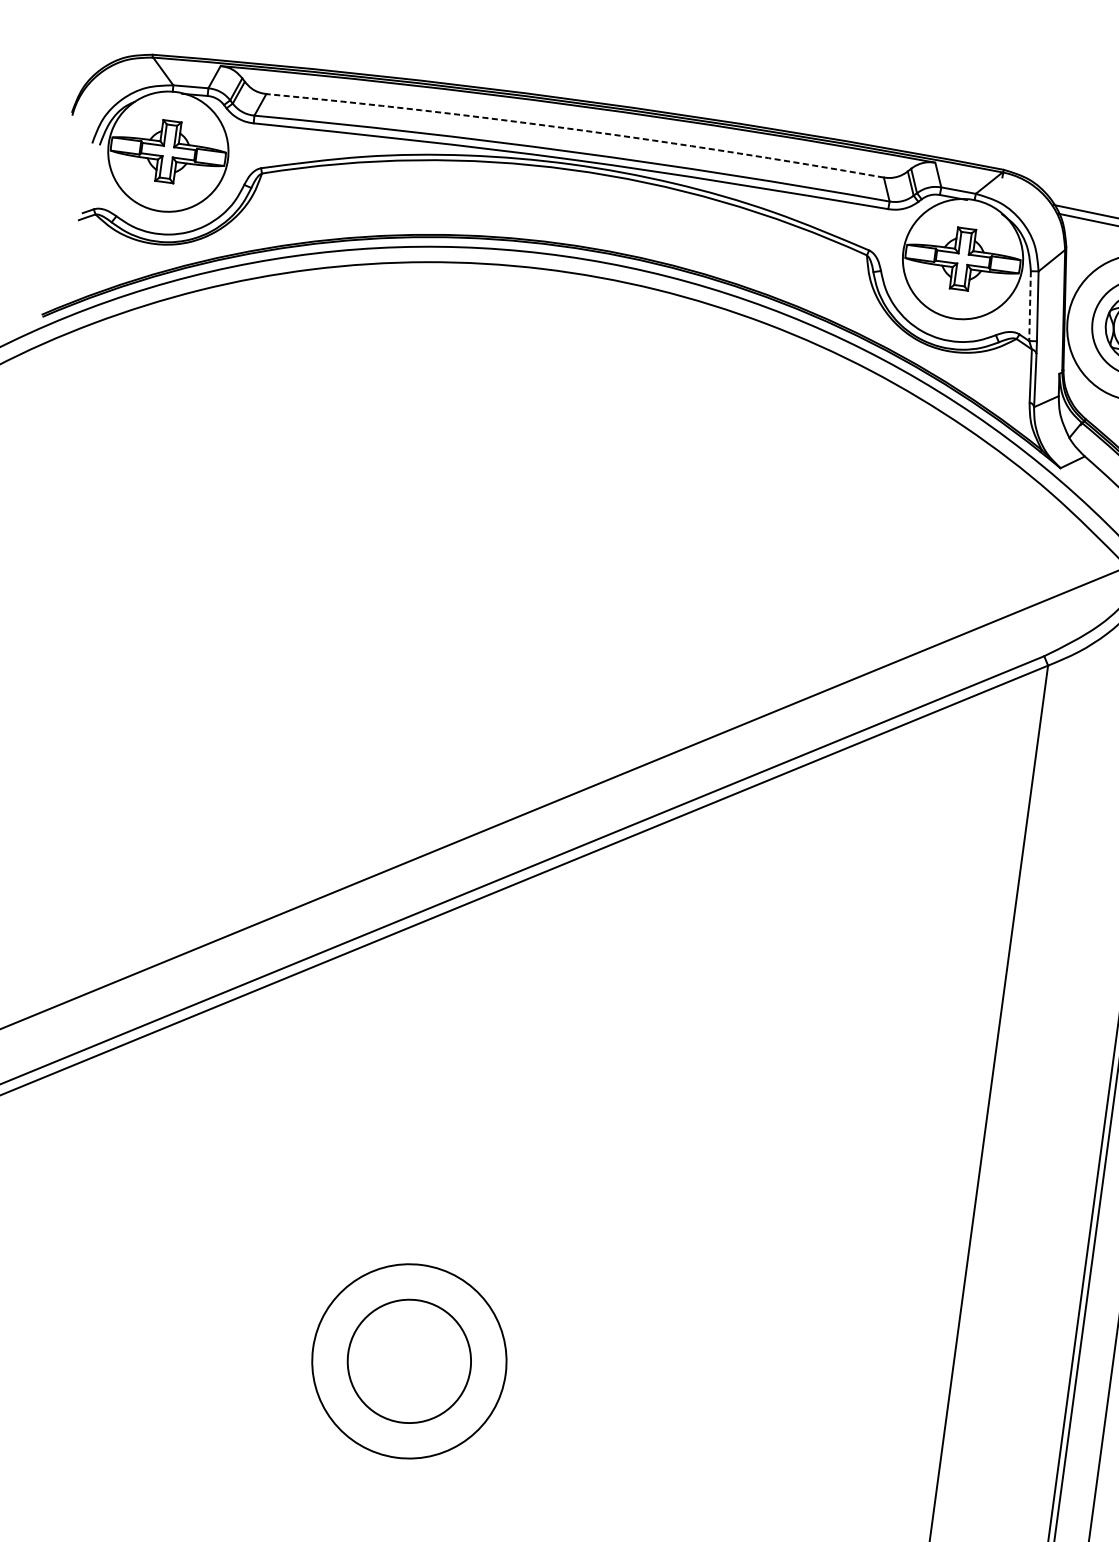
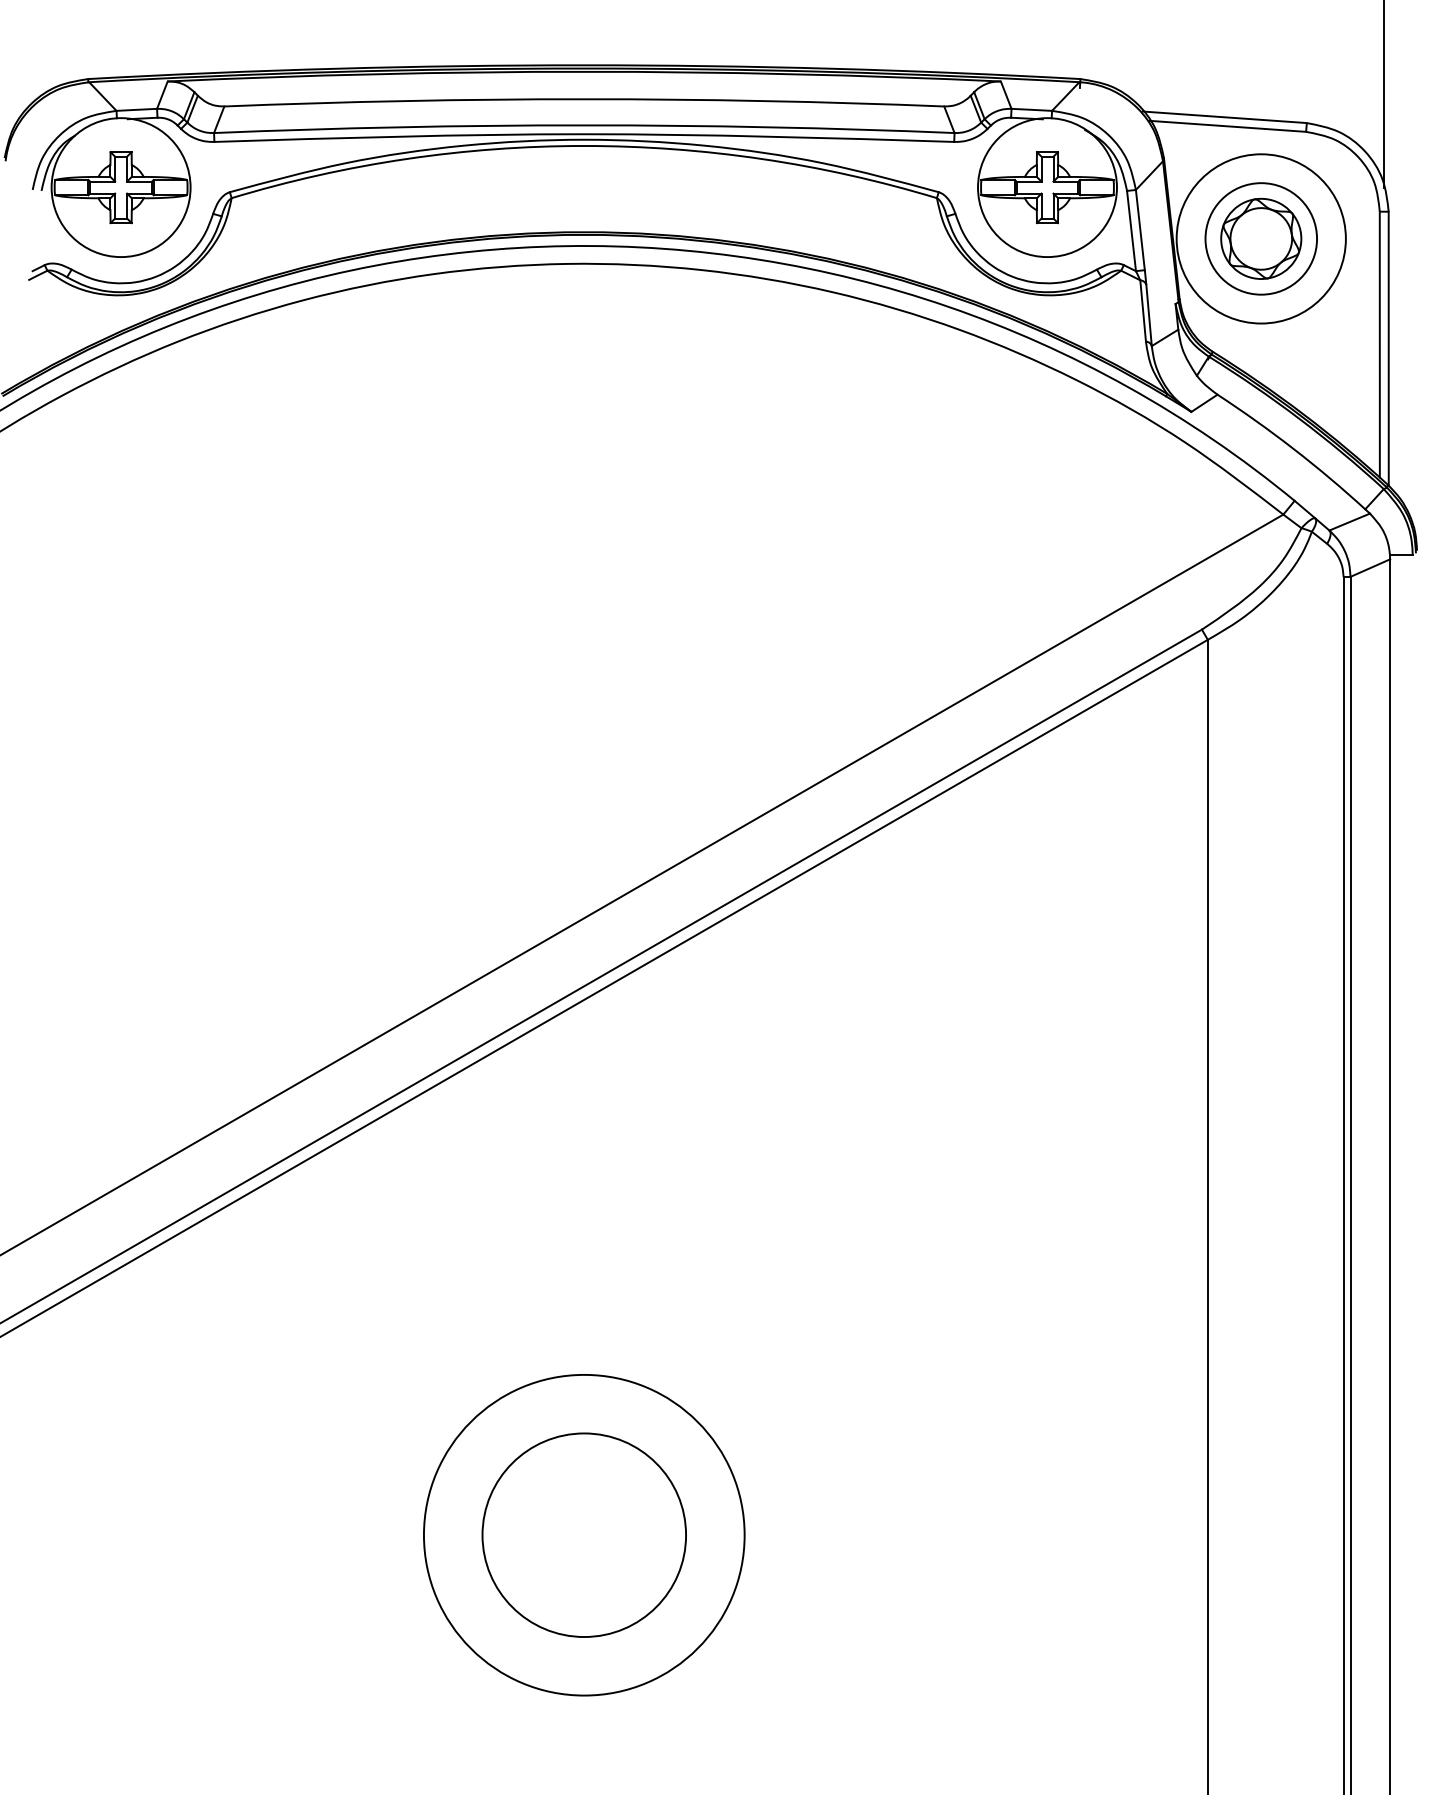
arc: (576, 129) -> (584, 99), dashed -> solid
line: (1029, 306) -> (1131, 231), dashed -> solid
circle: (408, 1360) -> (583, 1534), size x1.43
circle: (409, 1361) -> (584, 1535), size x1.43

